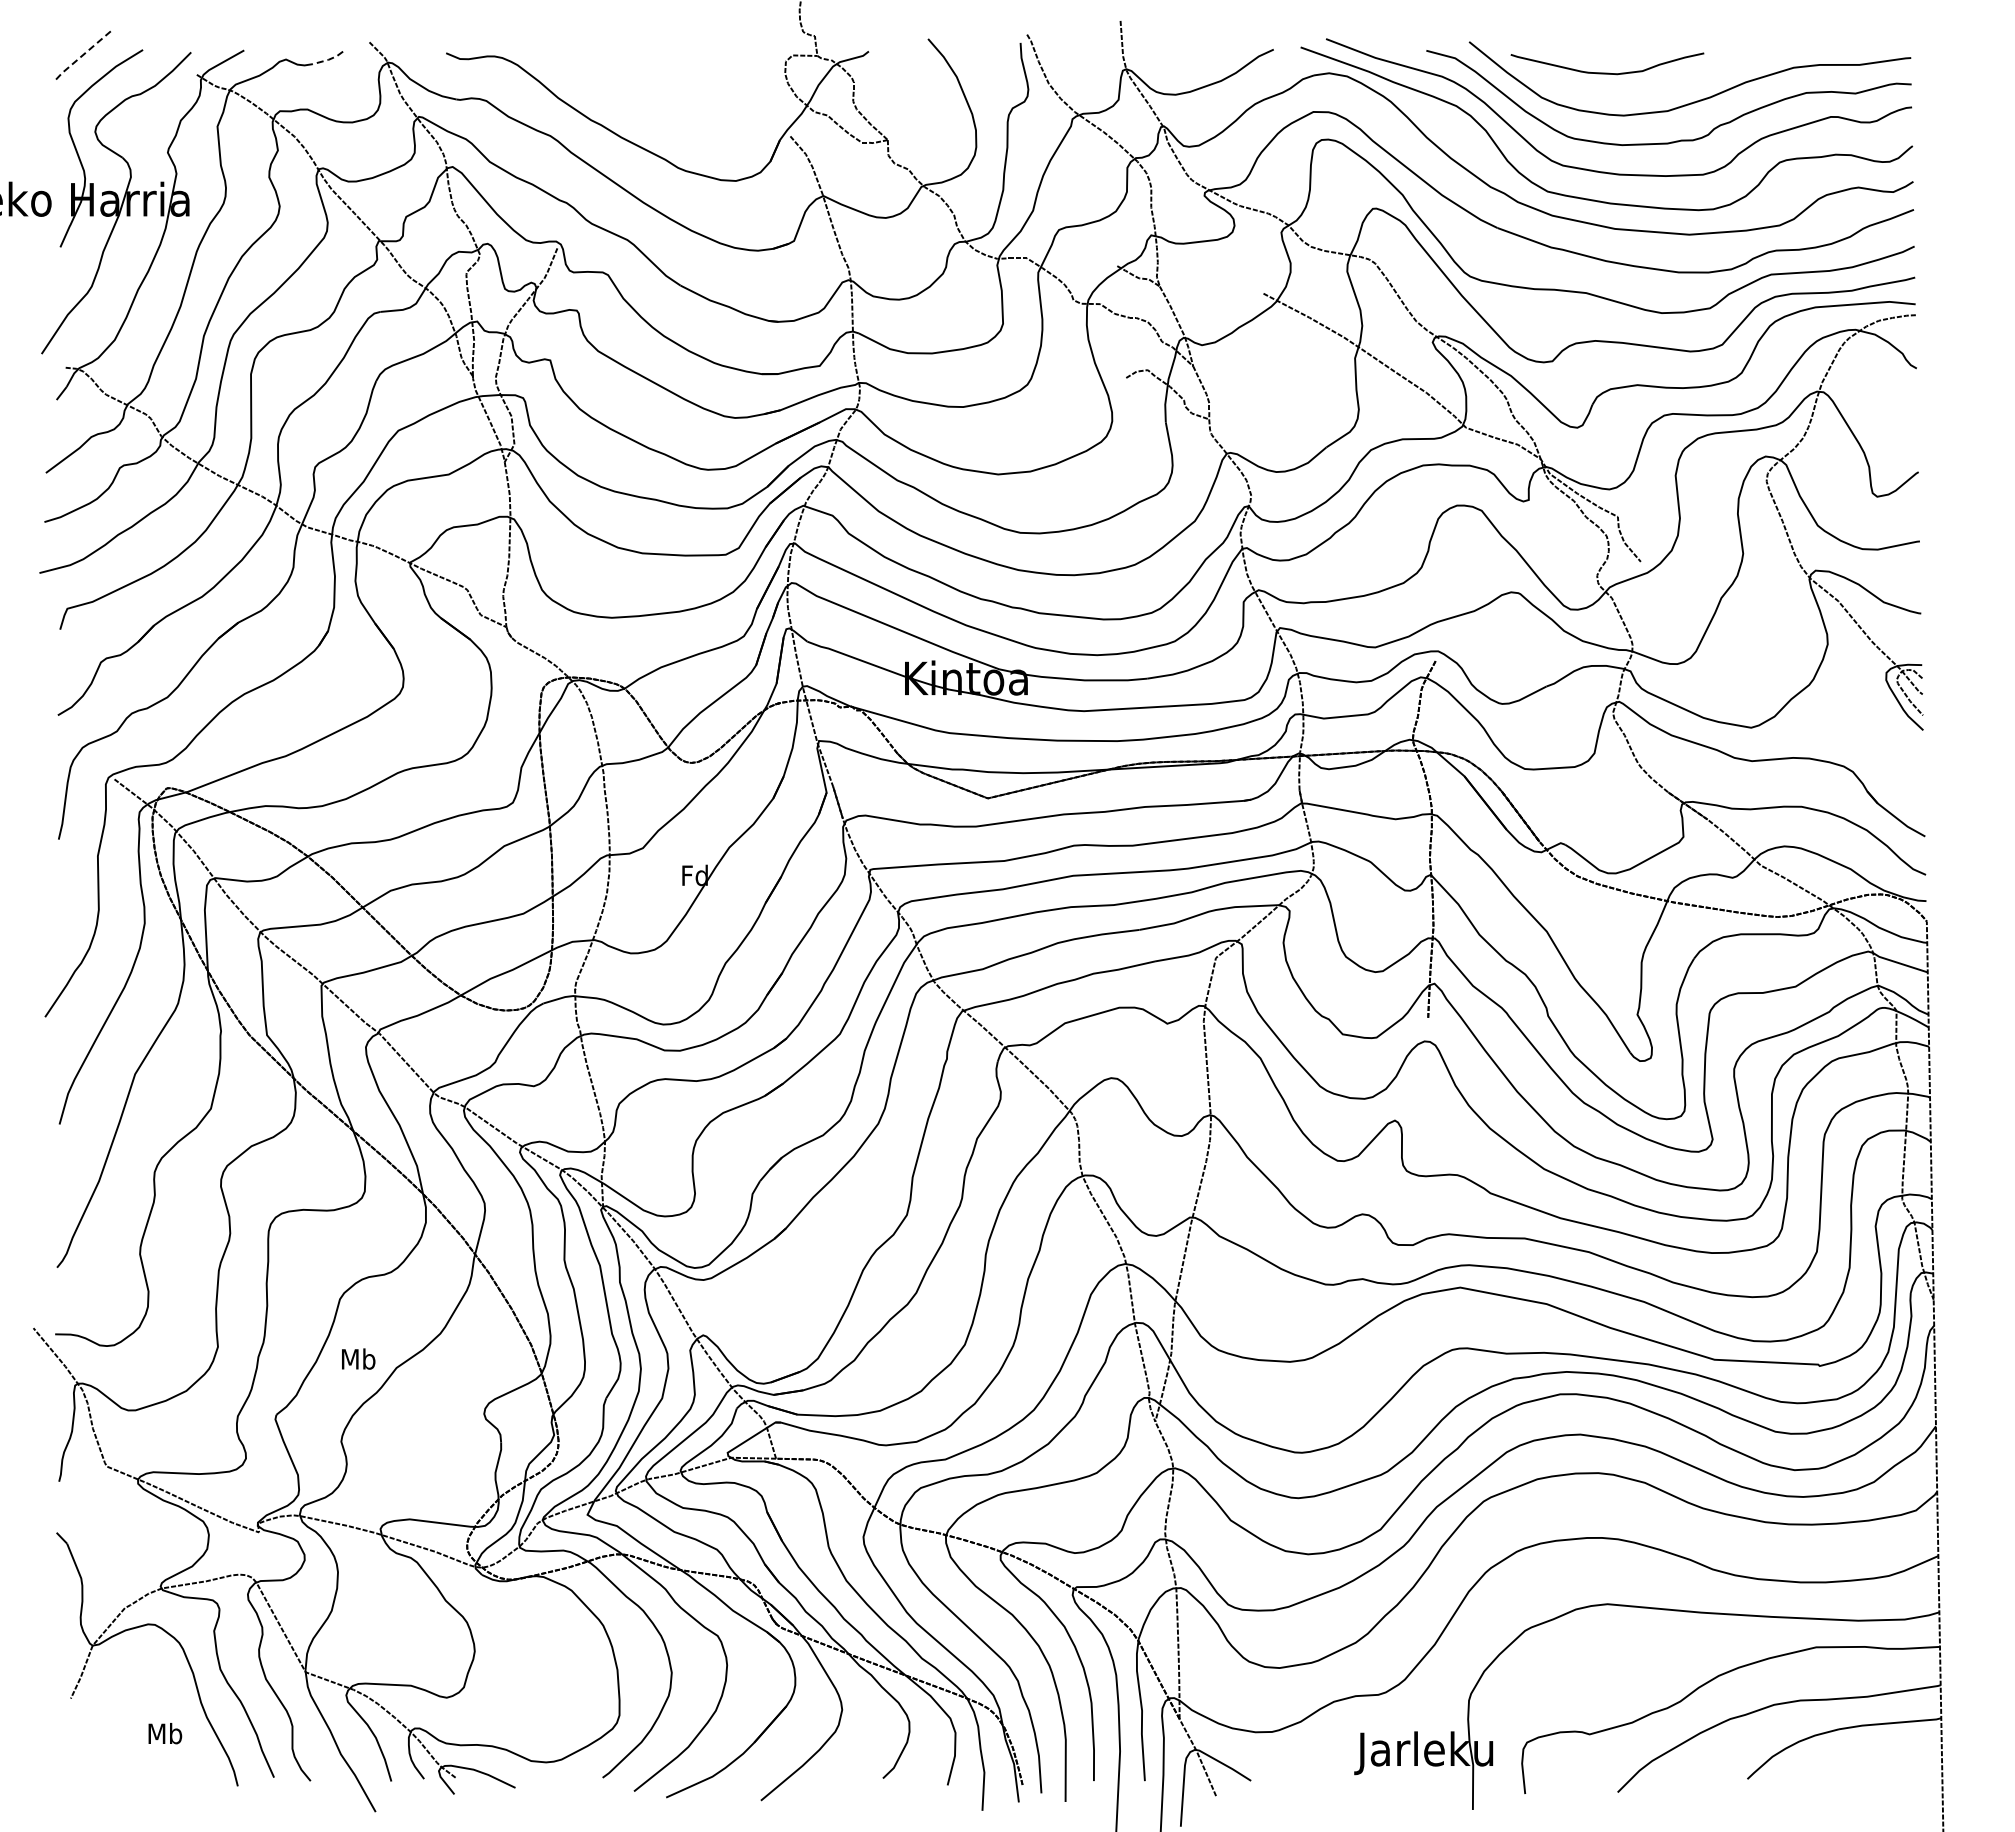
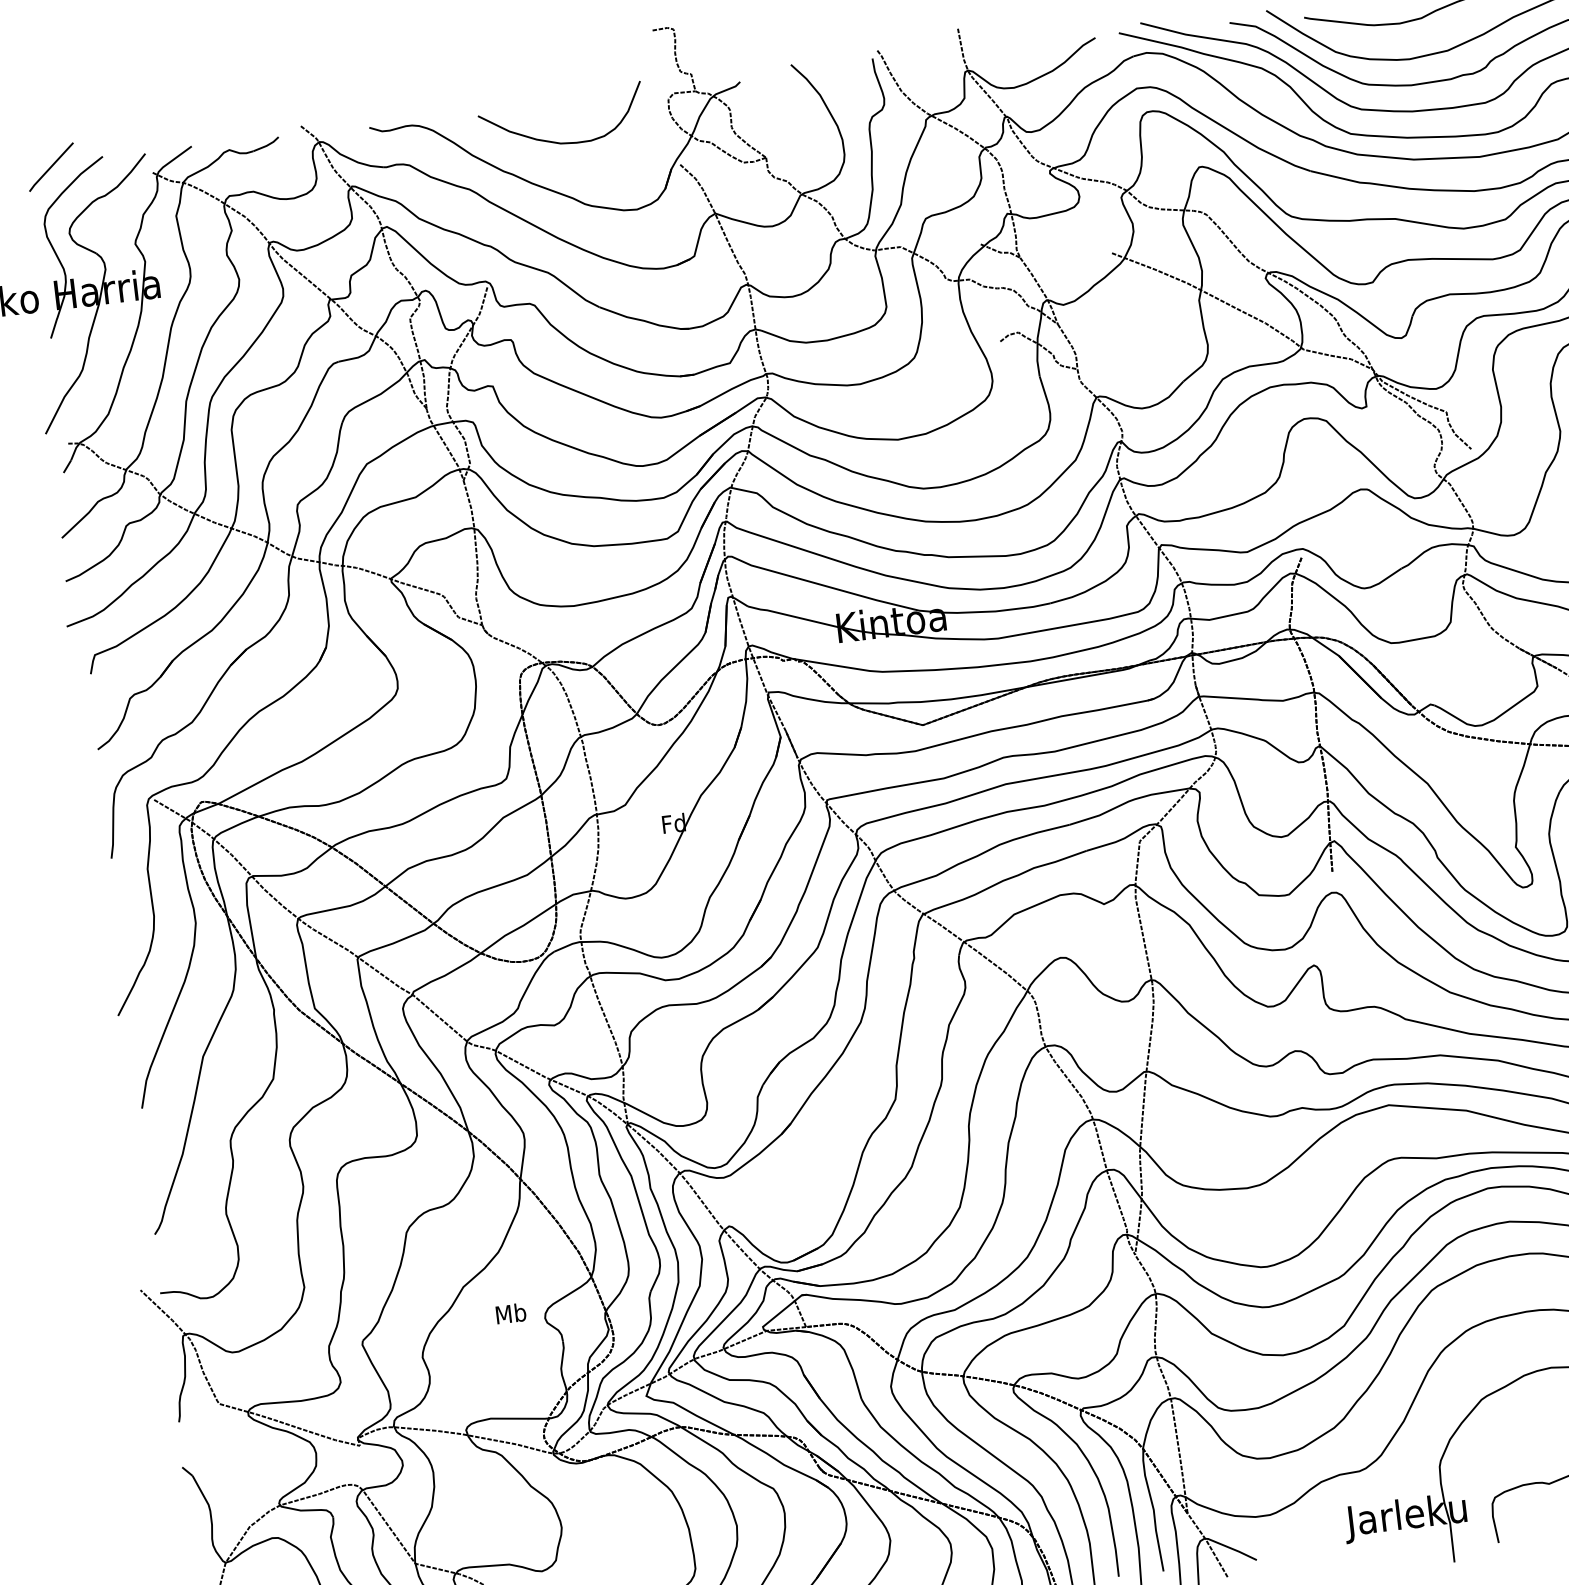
line: (83, 54) -> (51, 166), dashed -> solid
line: (328, 59) -> (266, 145), dashed -> solid
curve: (661, 95) -> (562, 142), added
text: (358, 1358) -> (510, 1313), moved

